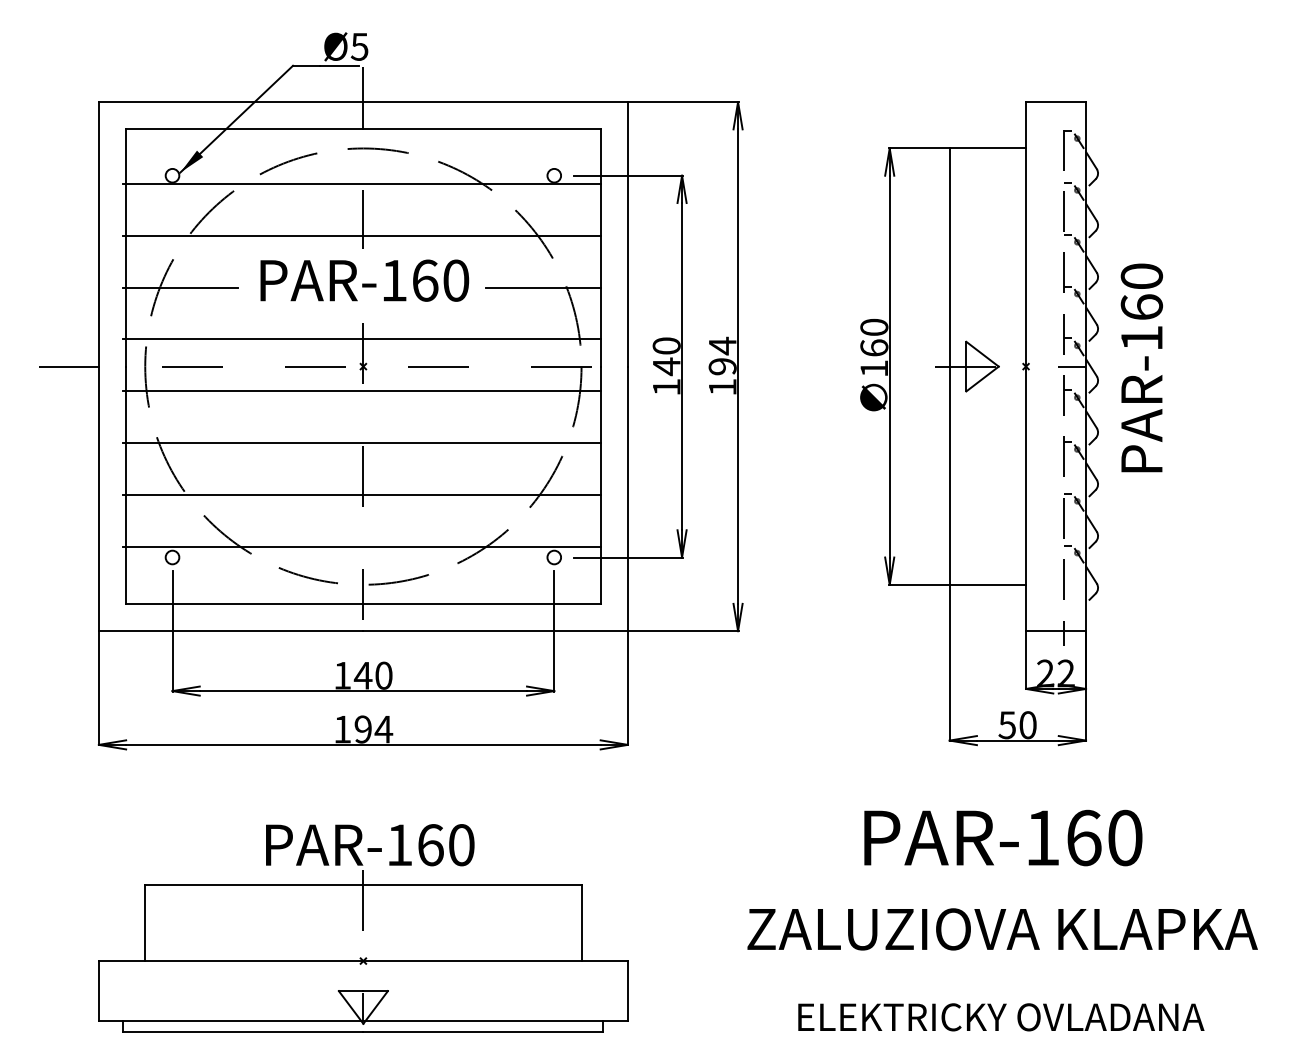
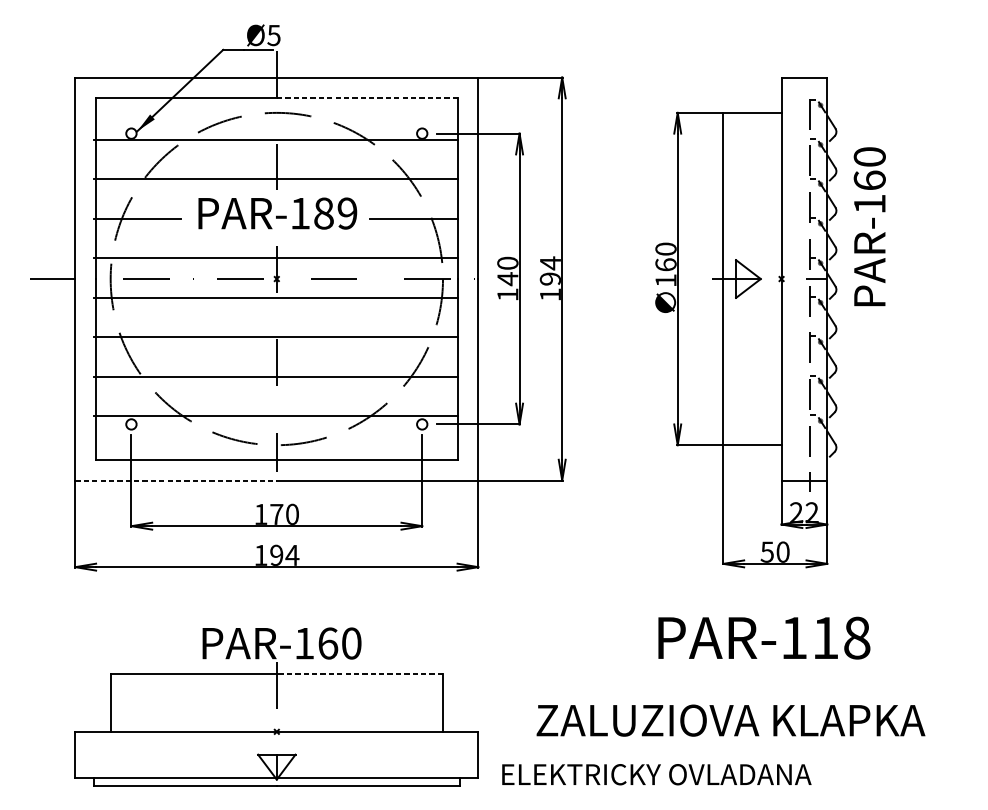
line: (482, 129) -> (367, 98), solid -> dashed
text: (440, 280) -> (335, 213), PAR-160 -> PAR-189
text: (1141, 367) -> (869, 226), moved
line: (231, 631) -> (176, 480), solid -> dashed
text: (362, 675) -> (276, 514), 140 -> 170
text: (1104, 837) -> (841, 637), PAR-160 -> PAR-118
line: (471, 884) -> (359, 673), solid -> dashed
text: (1002, 929) -> (730, 720), moved
text: (1001, 1017) -> (657, 774), moved

